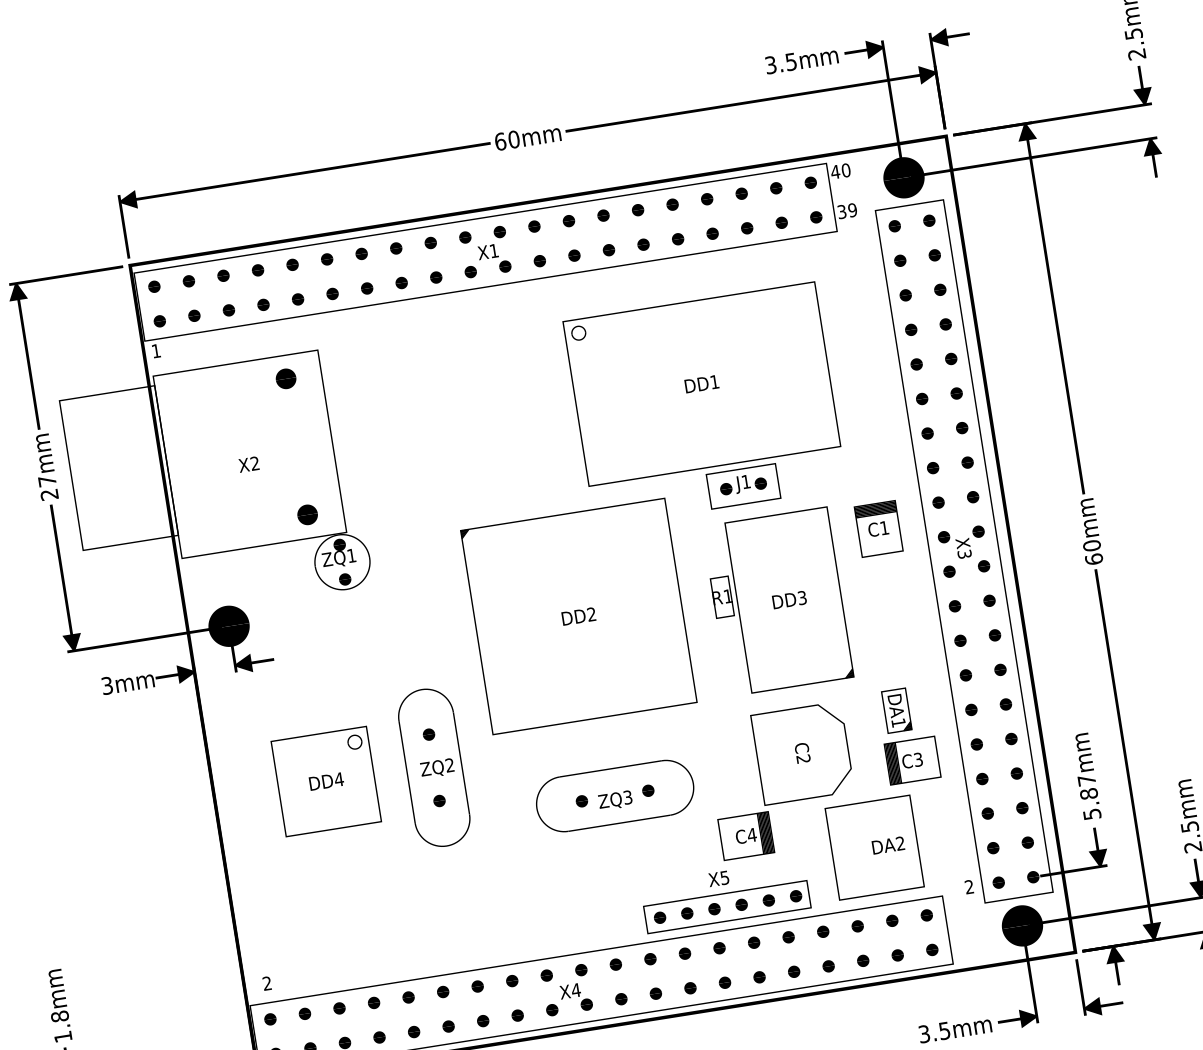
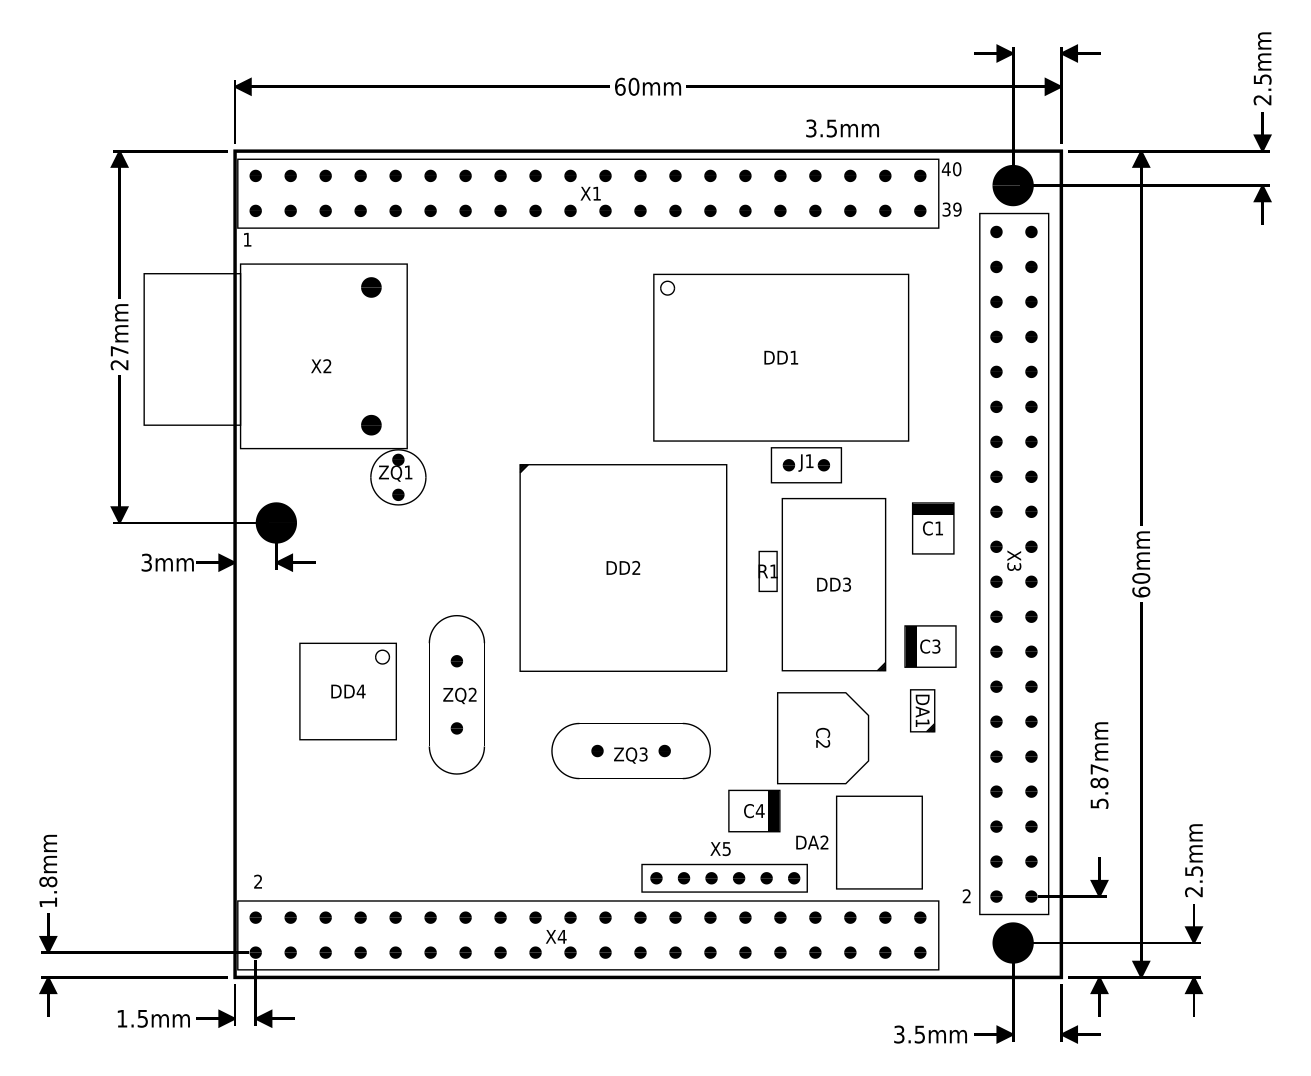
text: (801, 60) -> (842, 128), moved
text: (912, 760) -> (930, 646), moved
text: (1086, 776) -> (1099, 765), moved
text: (888, 845) -> (812, 842), moved

